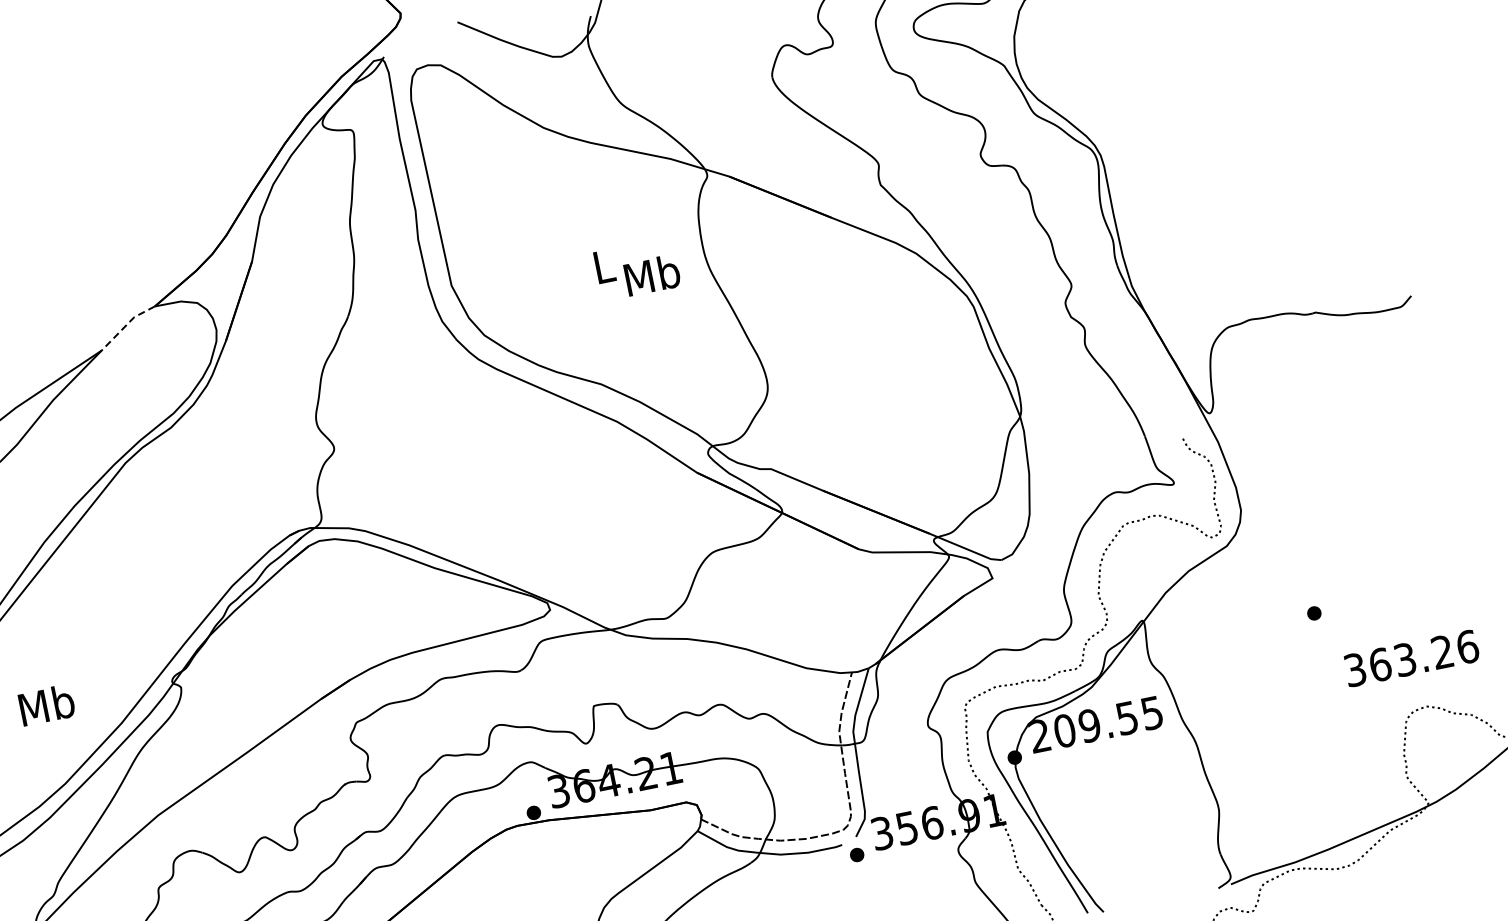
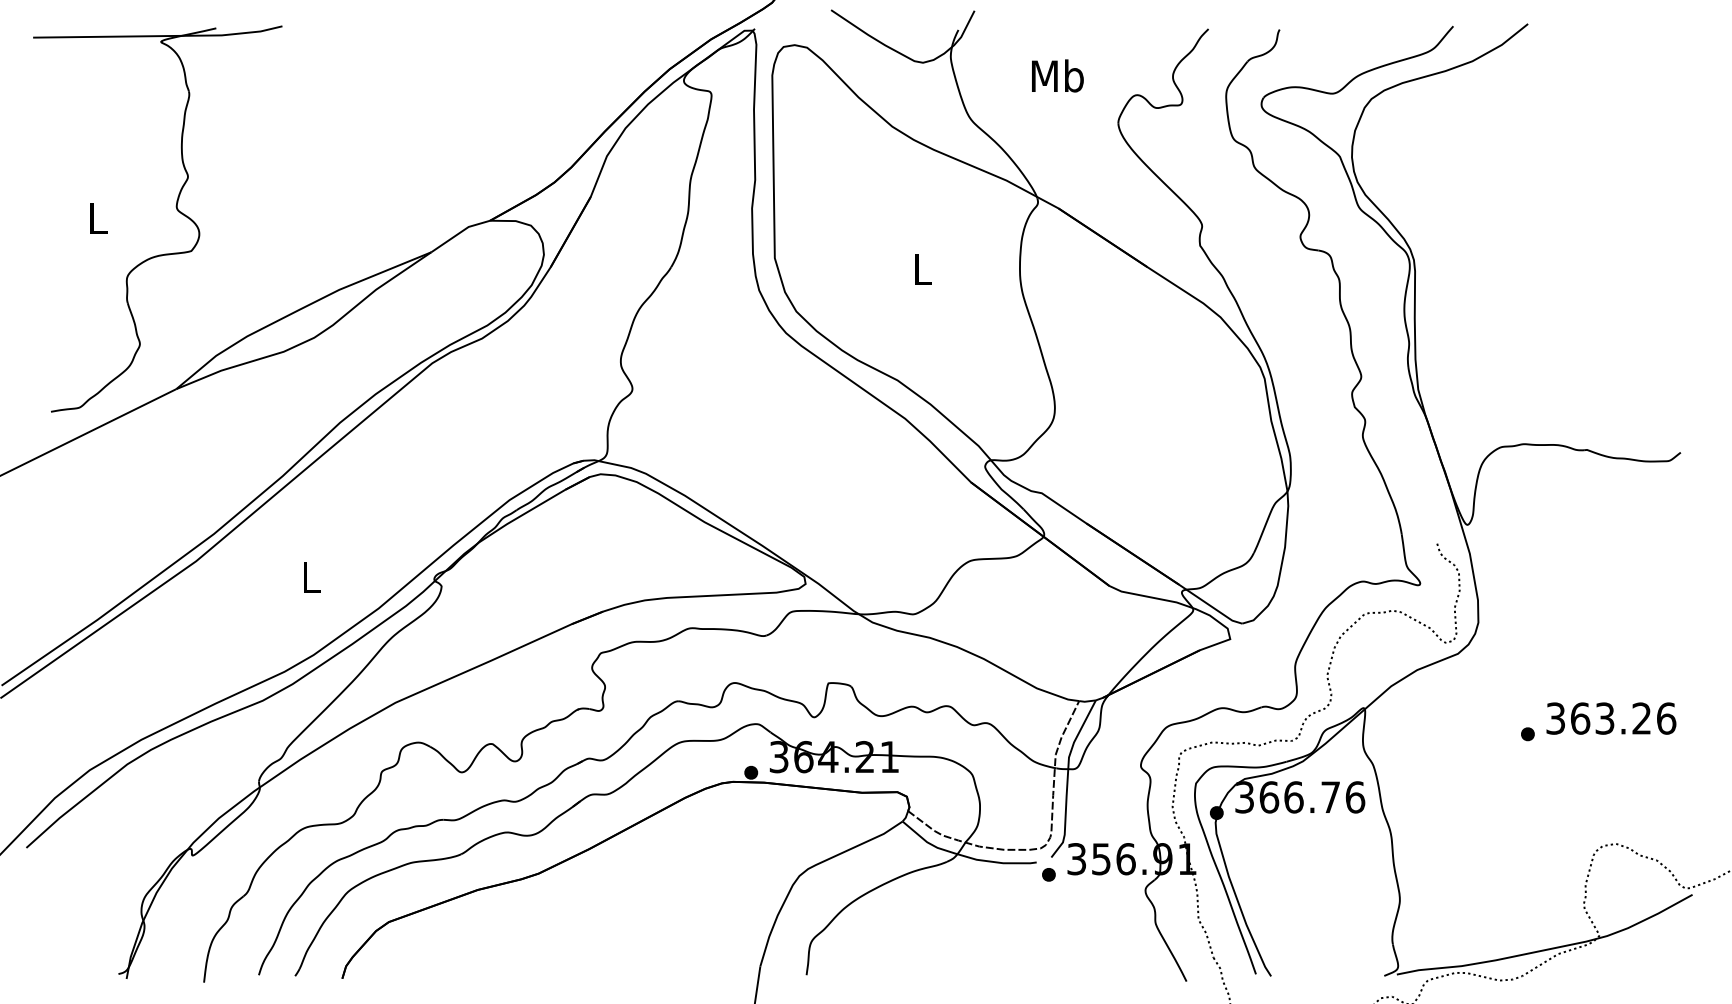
text: (651, 274) -> (1057, 75), moved
line: (126, 325) -> (459, 233), dashed -> solid
text: (1411, 658) -> (1611, 718), moved
text: (46, 704) -> (311, 576), Mb -> L
text: (1096, 724) -> (1300, 797), 209.55 -> 366.76

